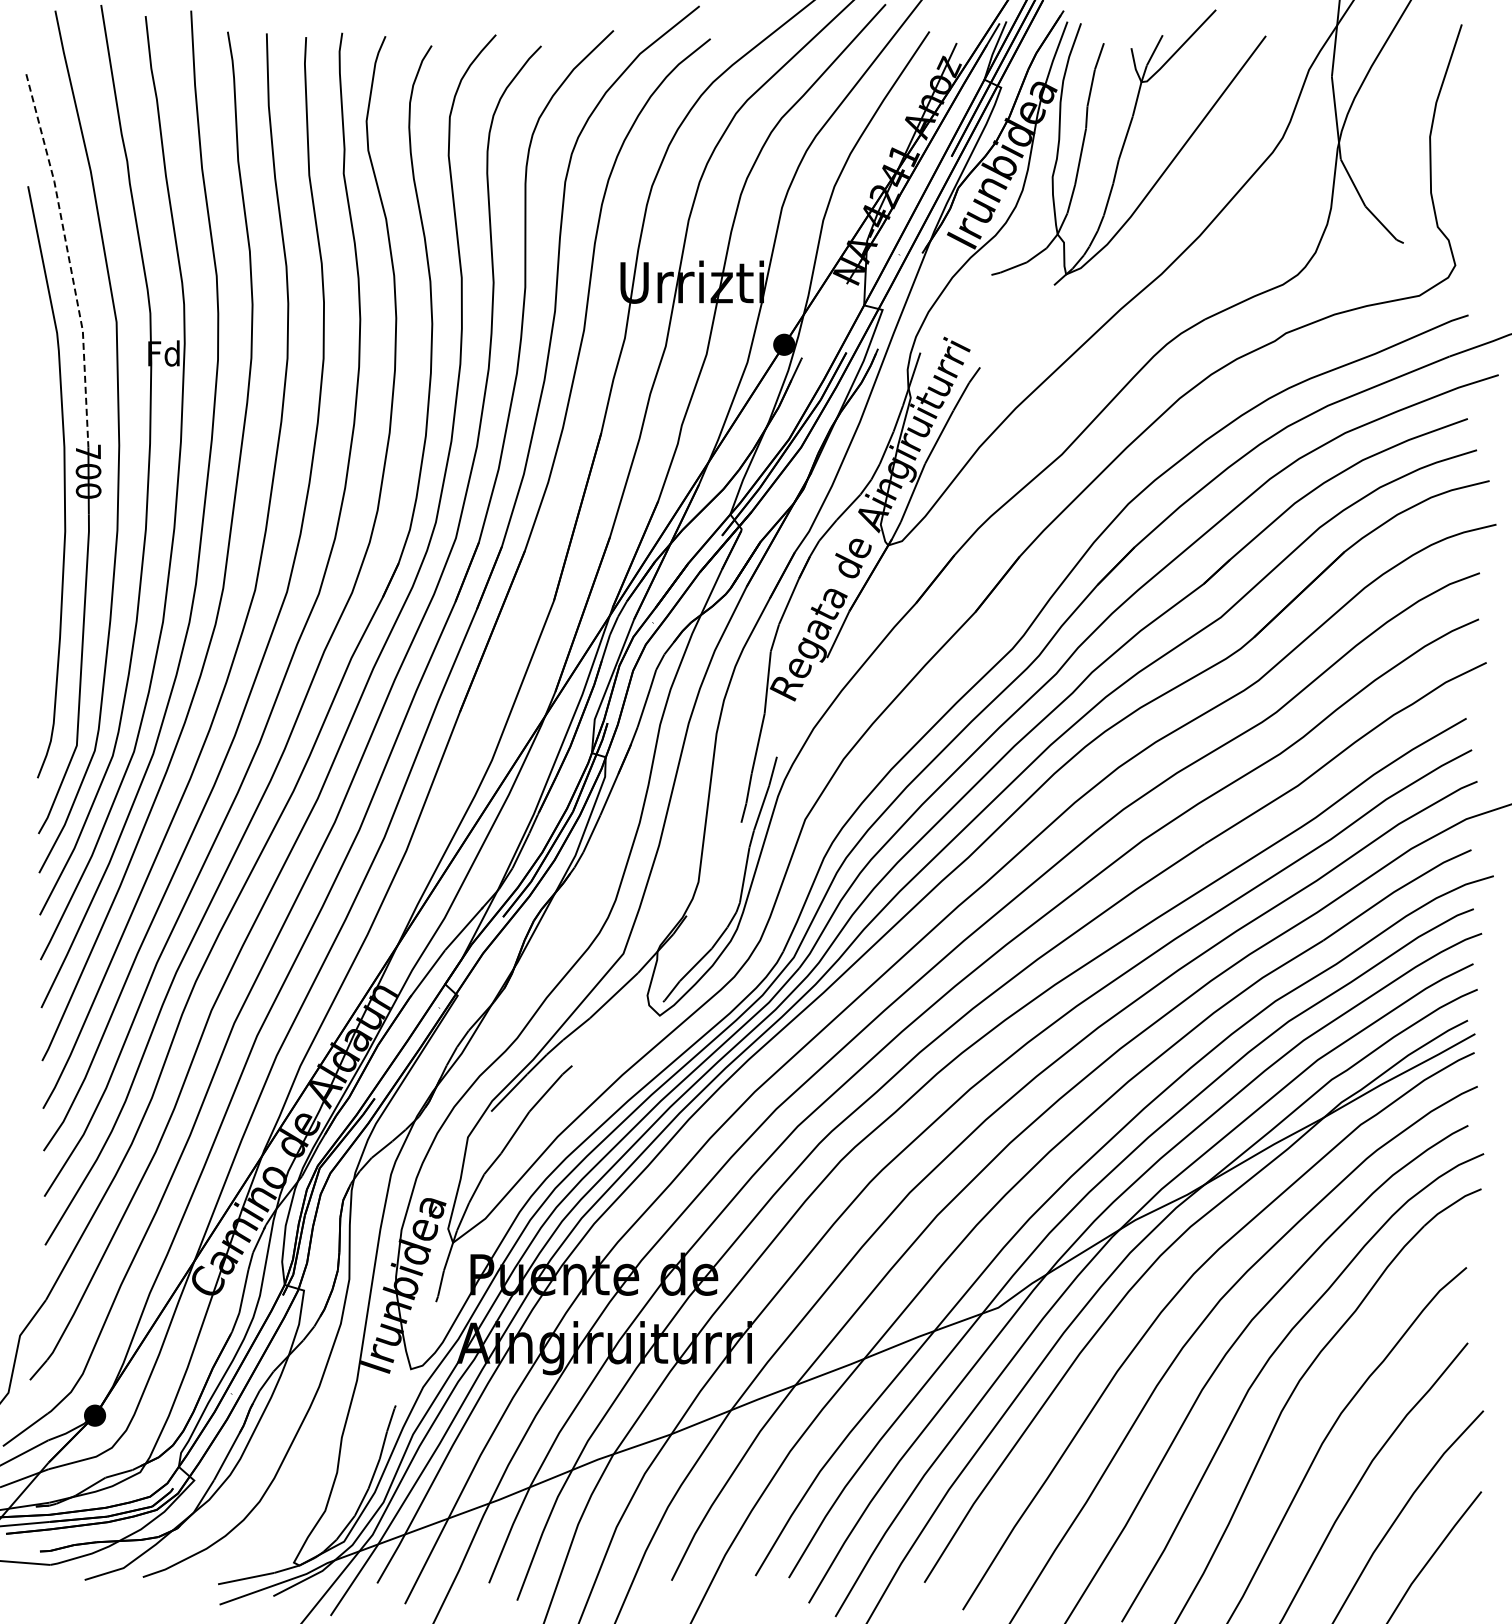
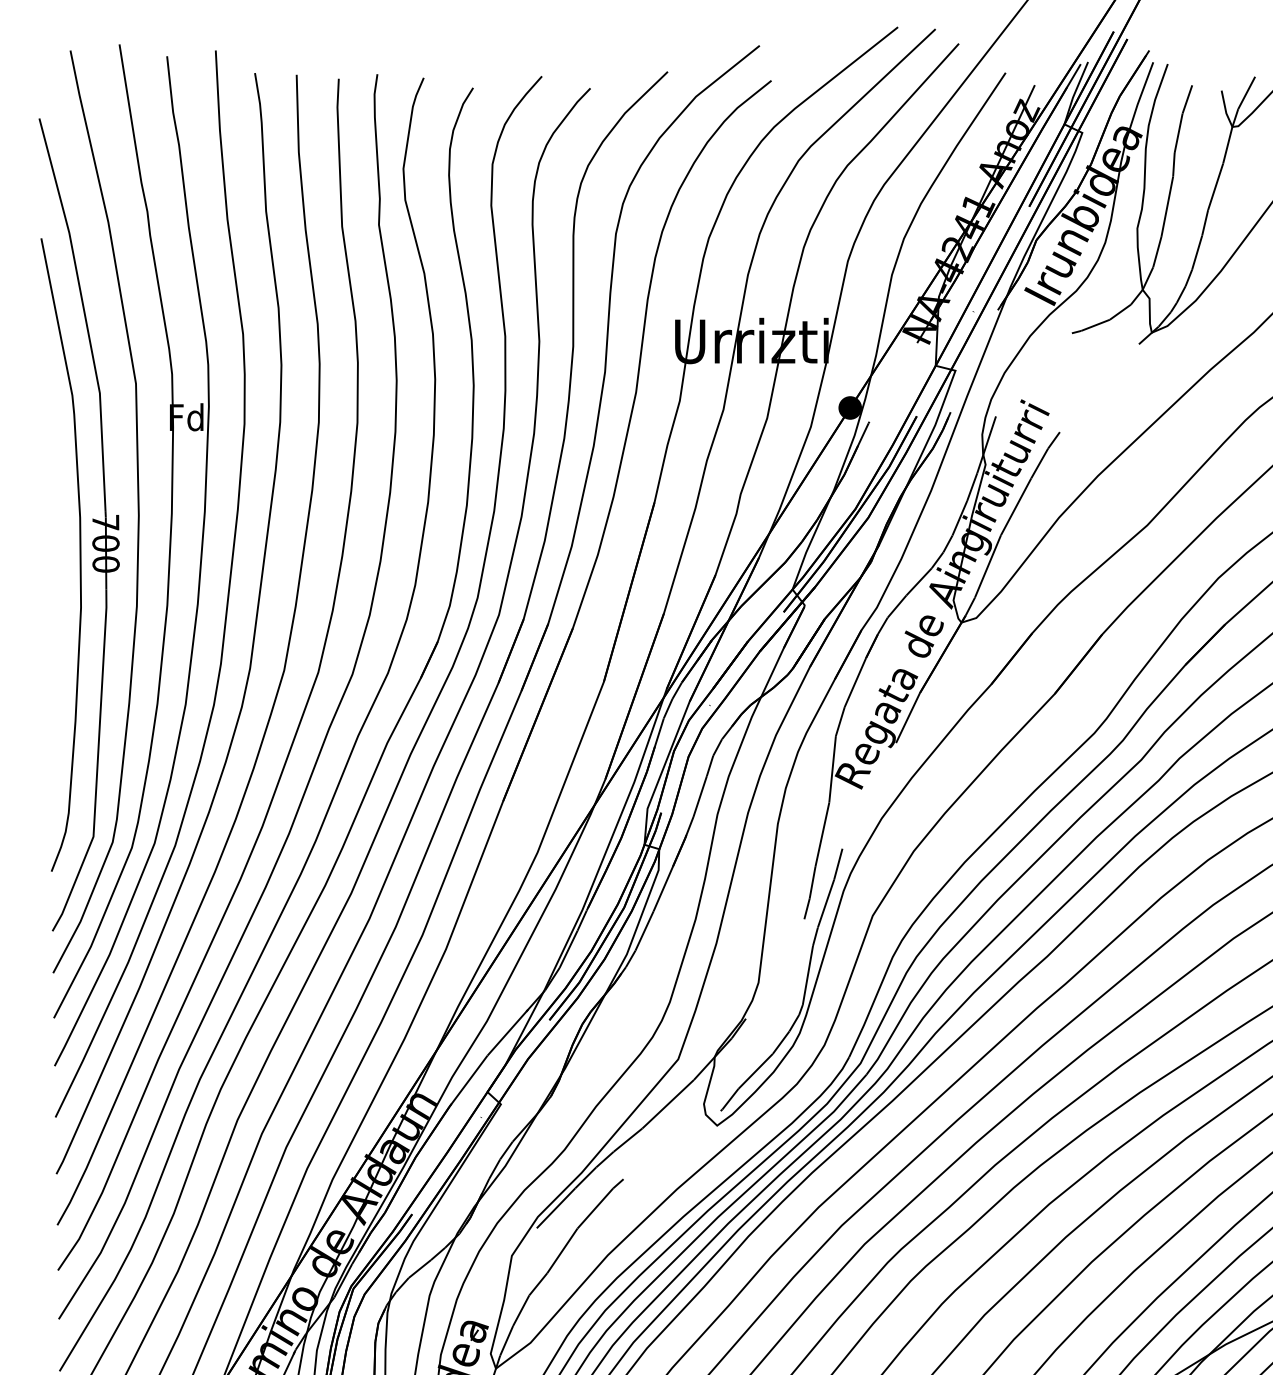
line: (68, 256) -> (84, 313), dashed -> solid

